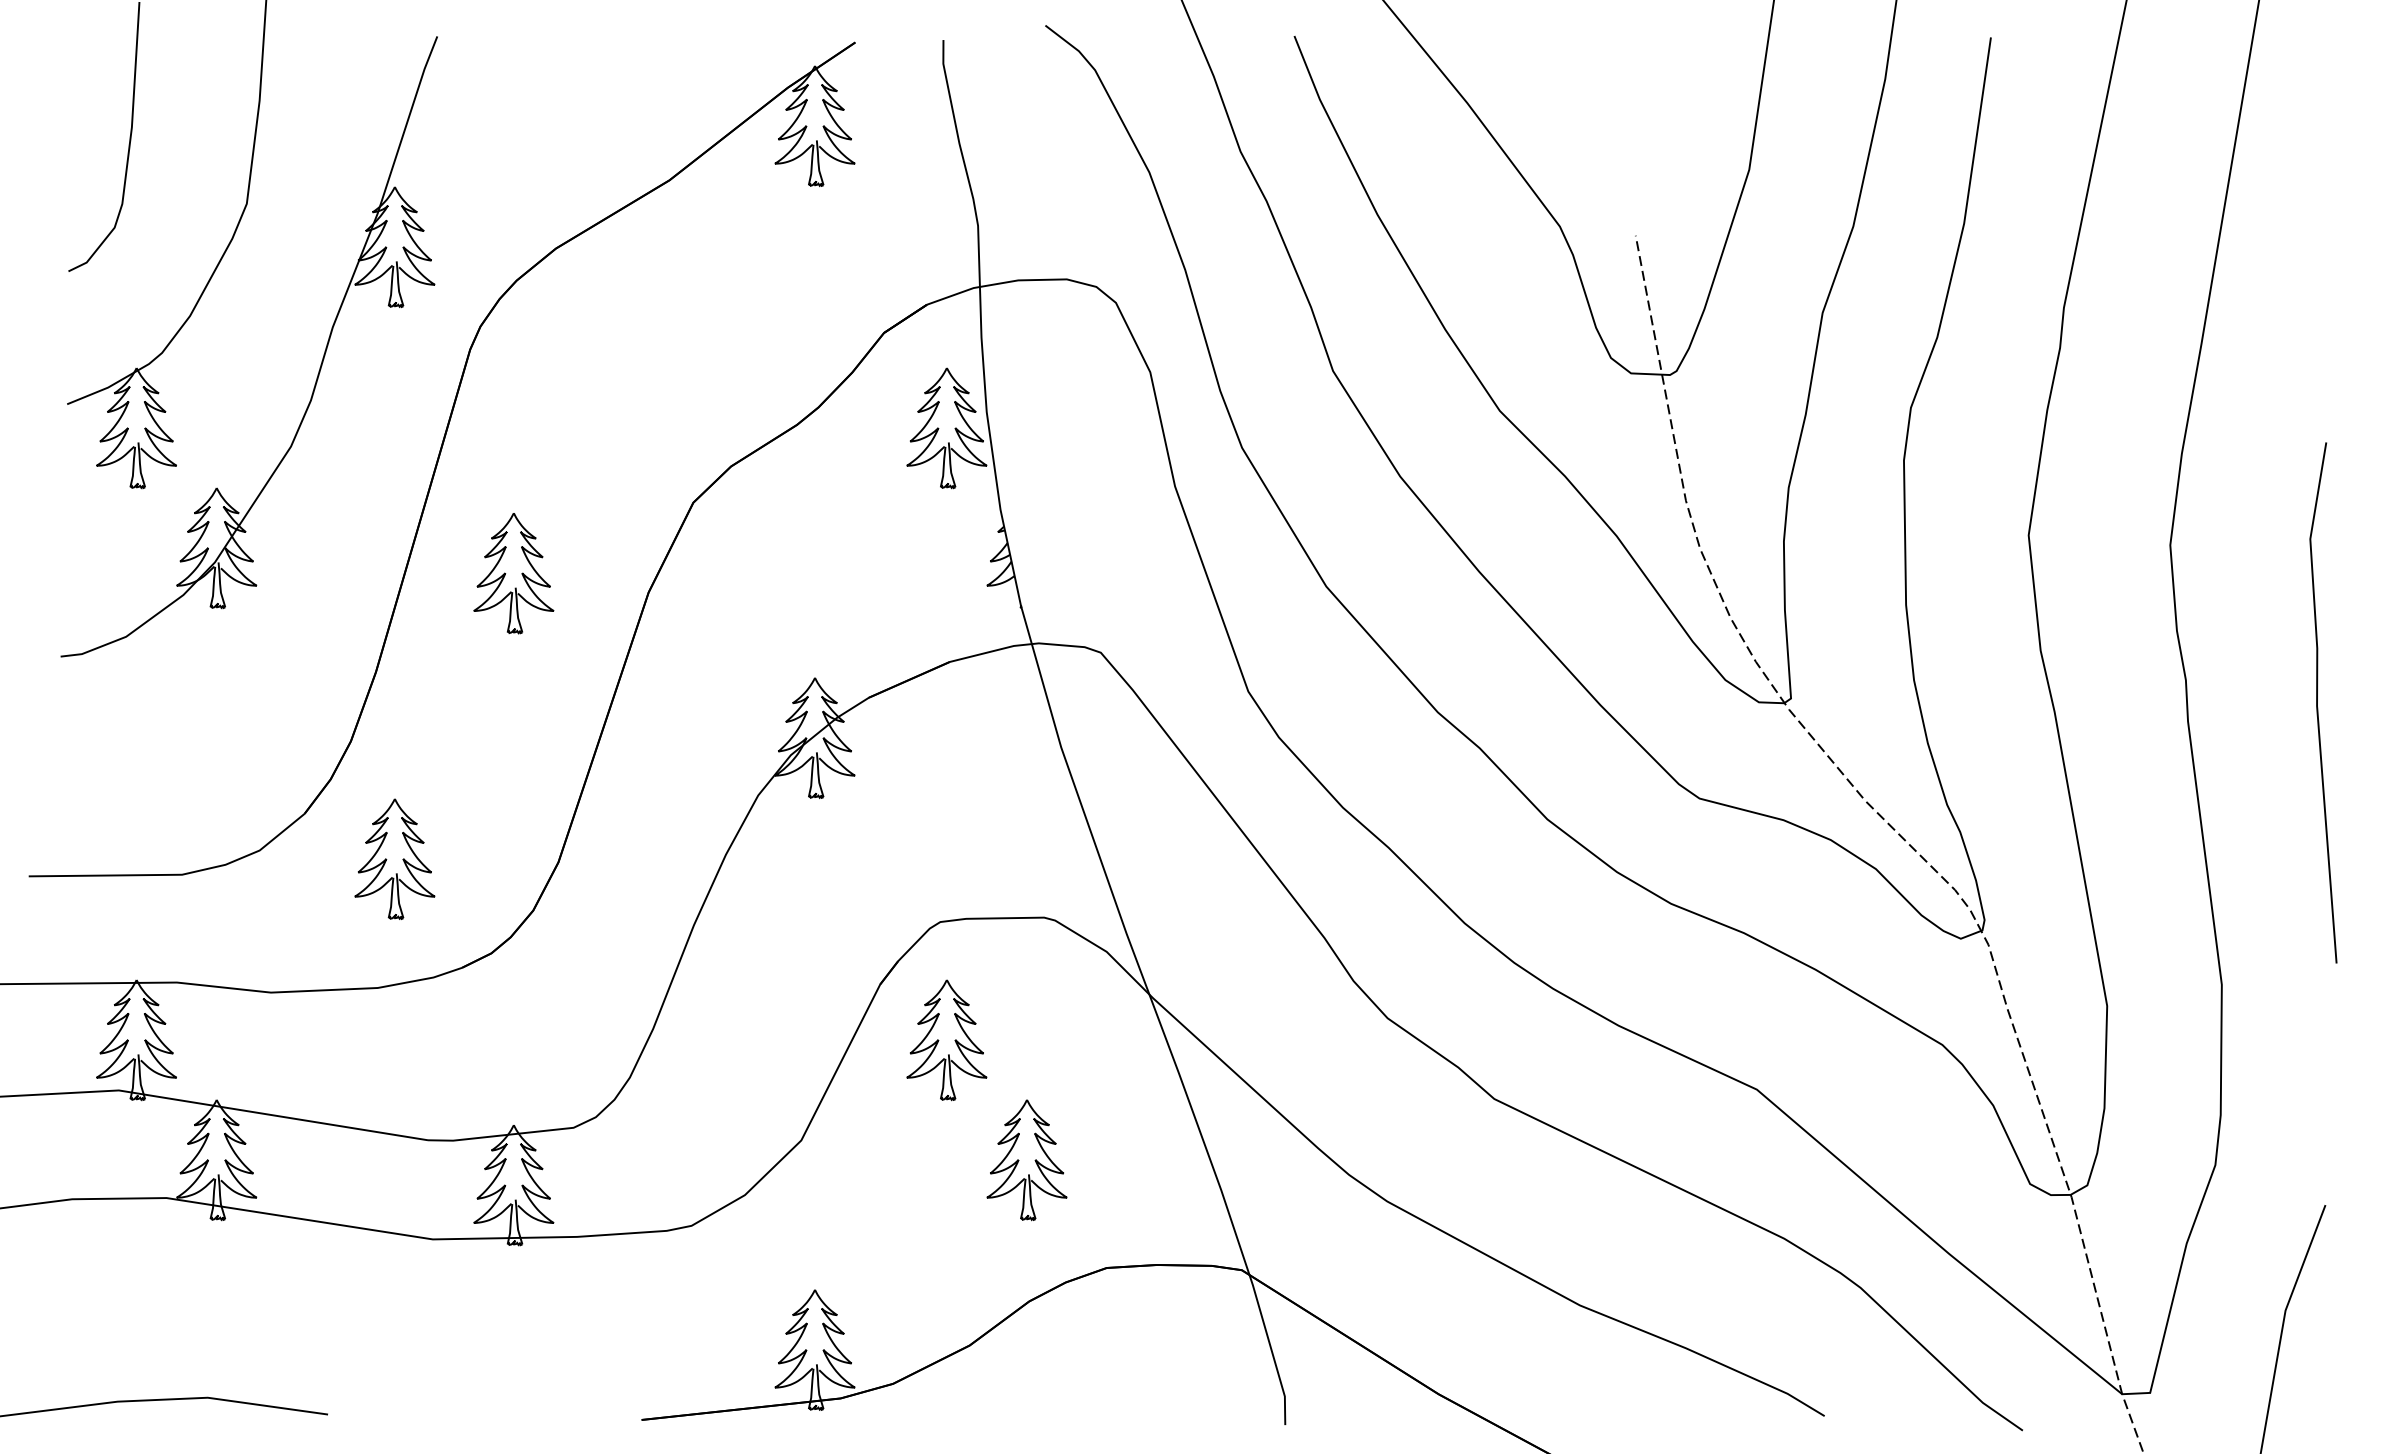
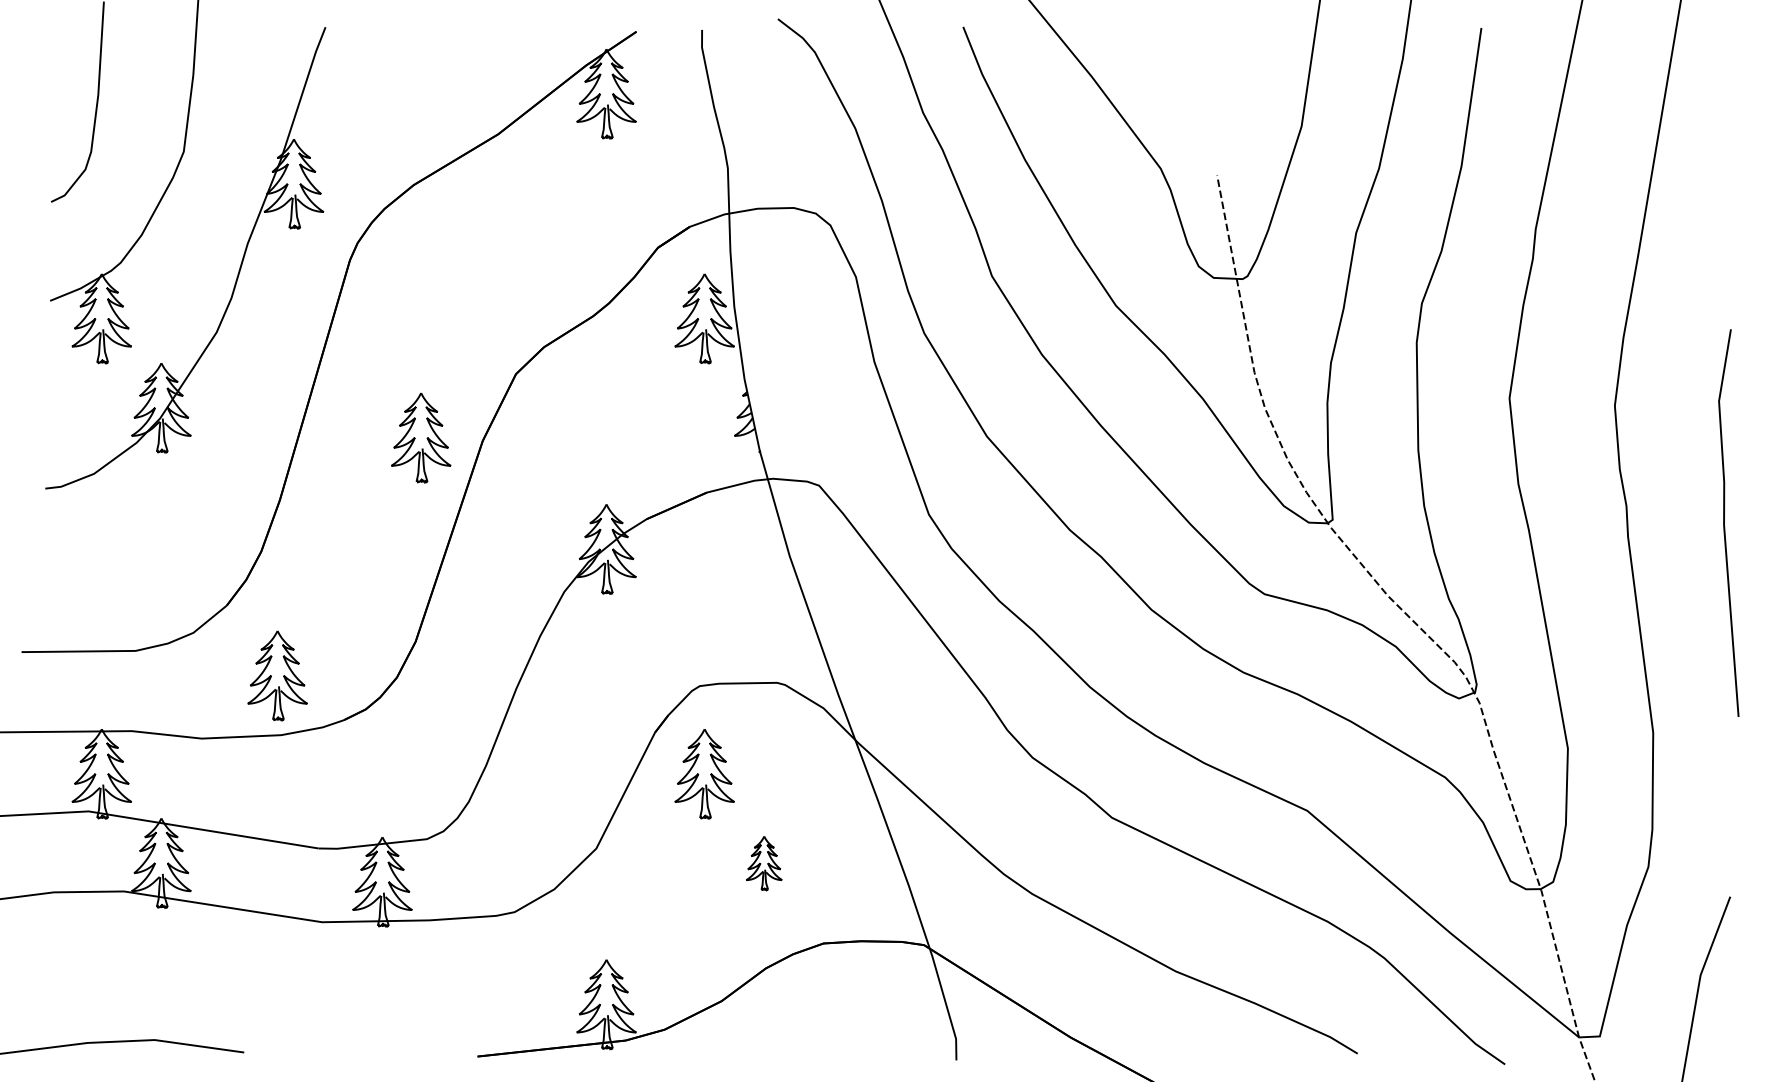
part: (513, 573) -> (420, 437), moved
part: (394, 858) -> (277, 675), moved
part: (1026, 1160) -> (763, 863), size x0.6

